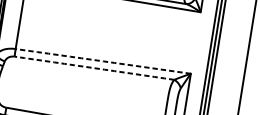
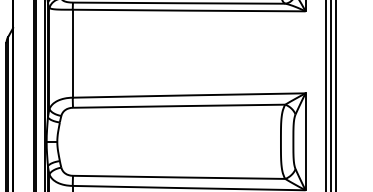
arc: (103, 61) -> (189, 95), dashed -> solid
arc: (94, 68) -> (179, 106), dashed -> solid

